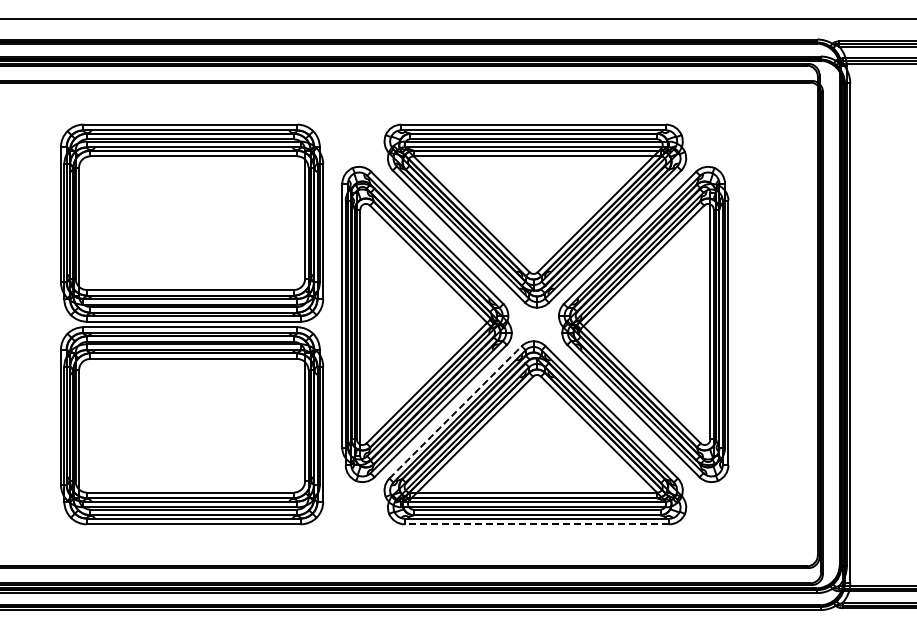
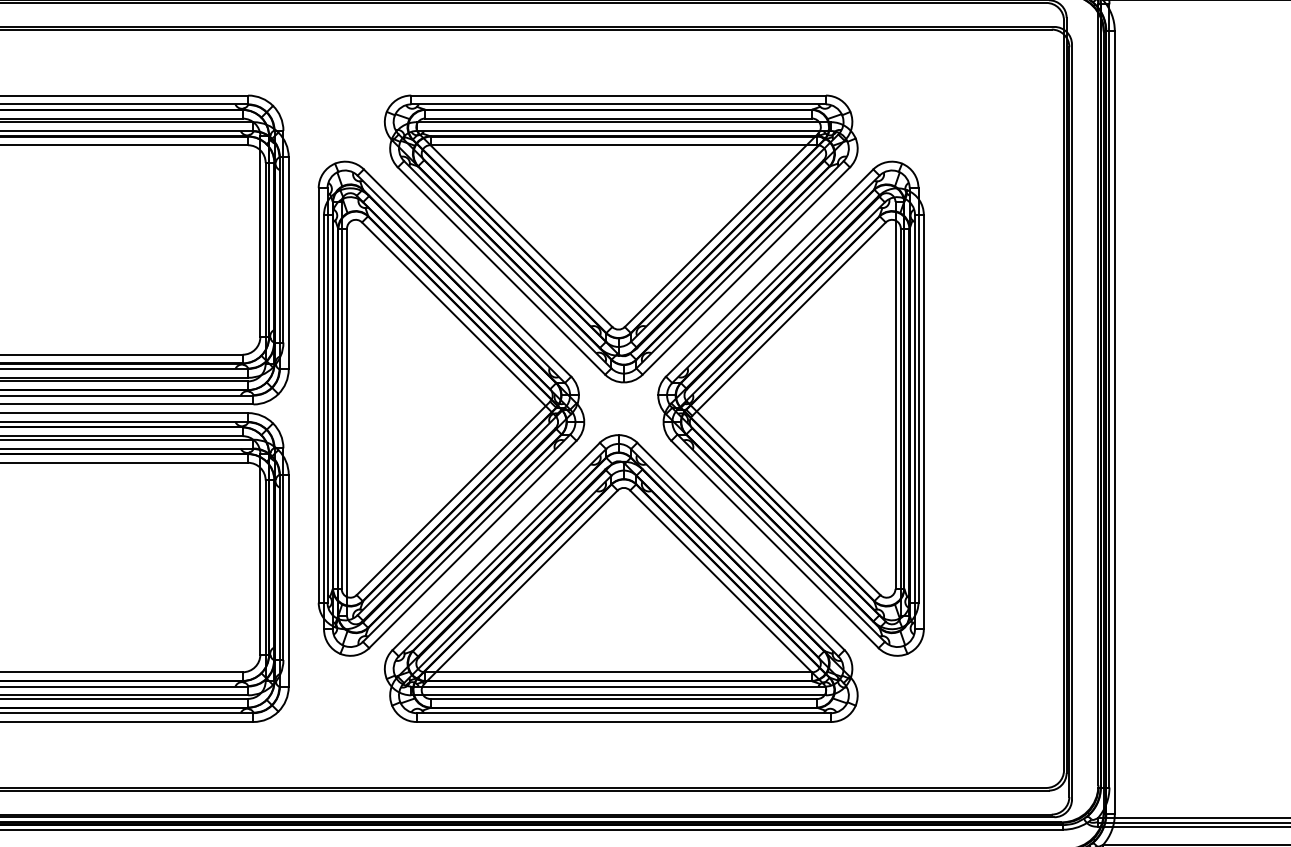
line: (455, 412) -> (496, 546), dashed -> solid
line: (536, 524) -> (623, 722), dashed -> solid

